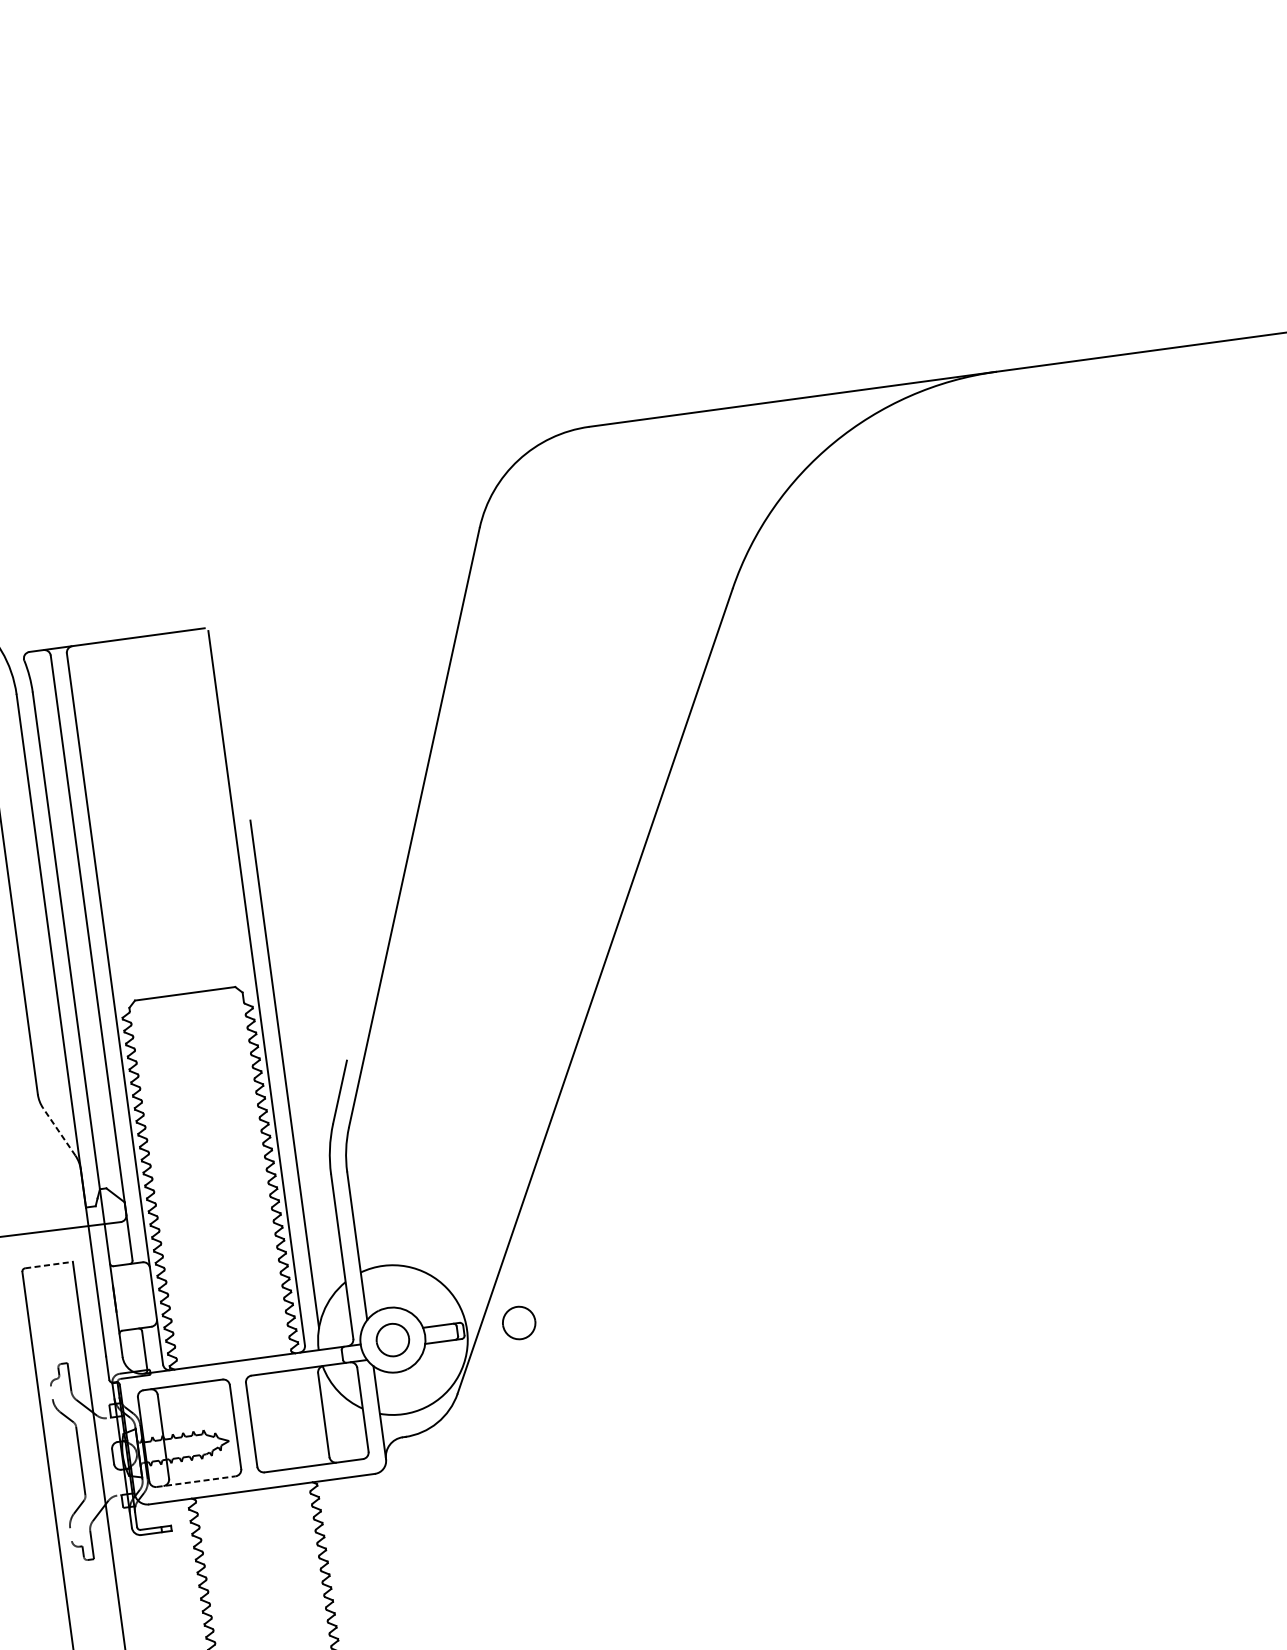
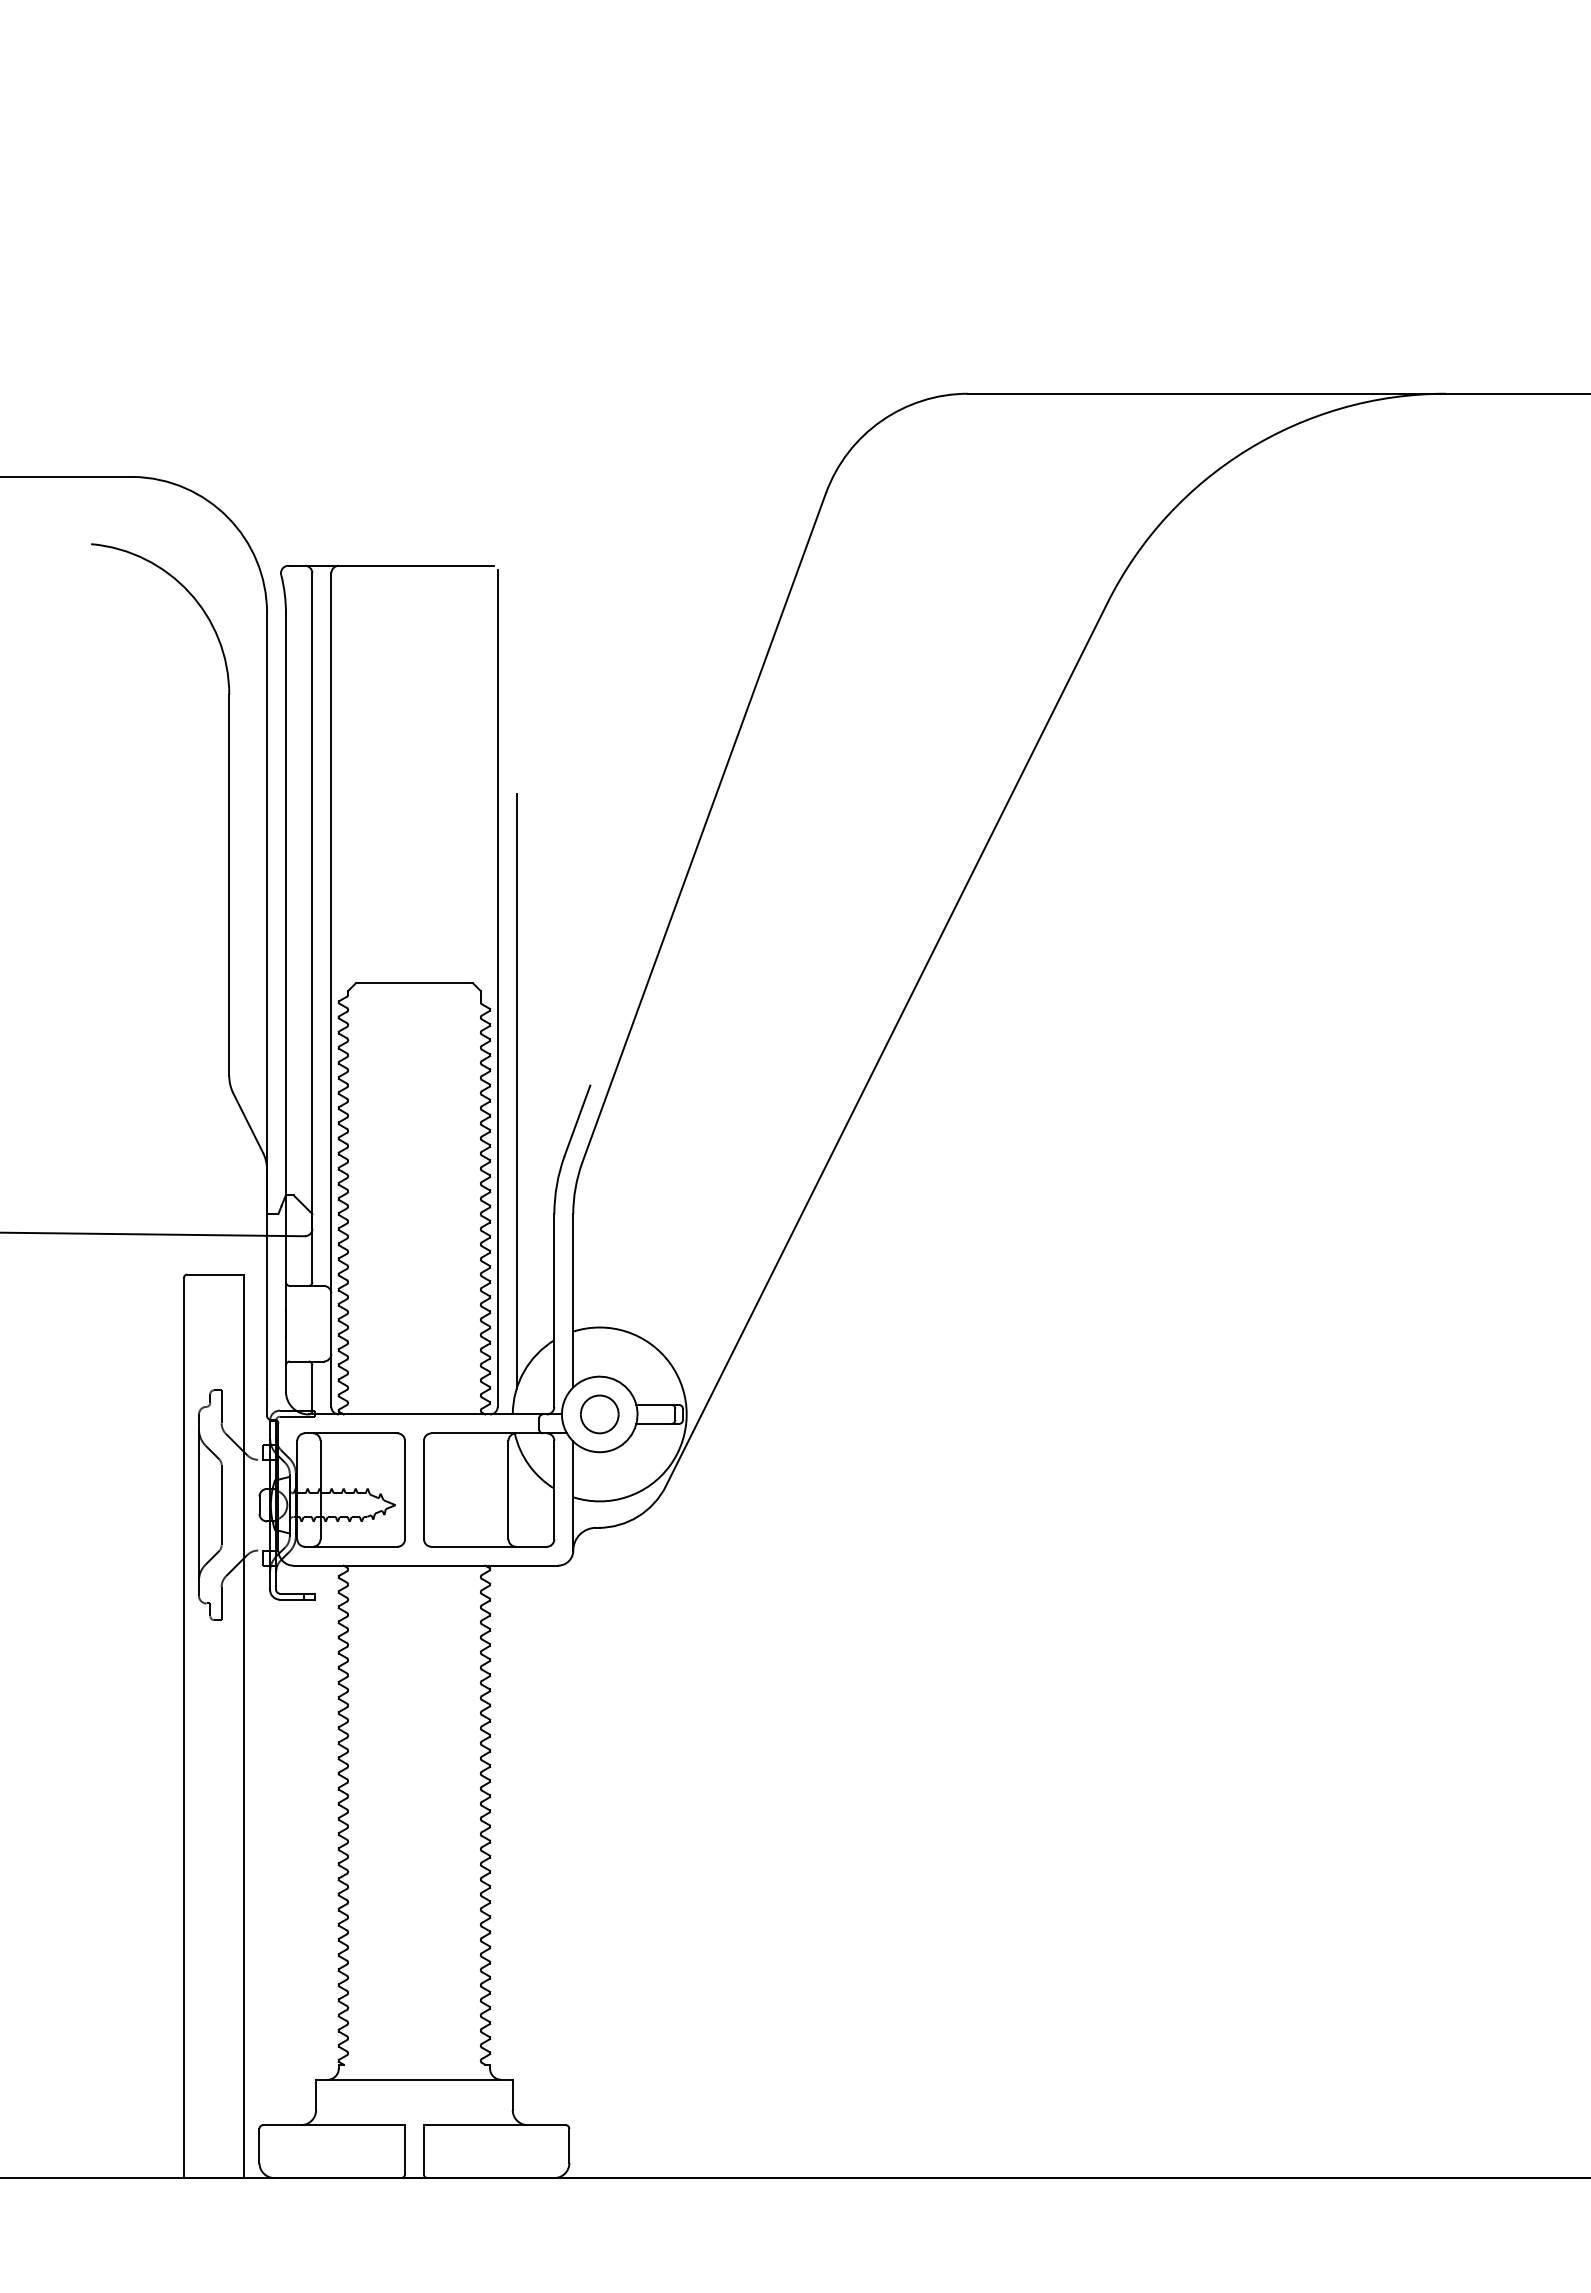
line: (58, 1131) -> (247, 1122), dashed -> solid
line: (48, 1265) -> (215, 1274), dashed -> solid
part: (518, 1323) -> (747, 1414), removed
line: (60, 1463) -> (198, 1504), added
line: (196, 1481) -> (351, 1546), dashed -> solid

